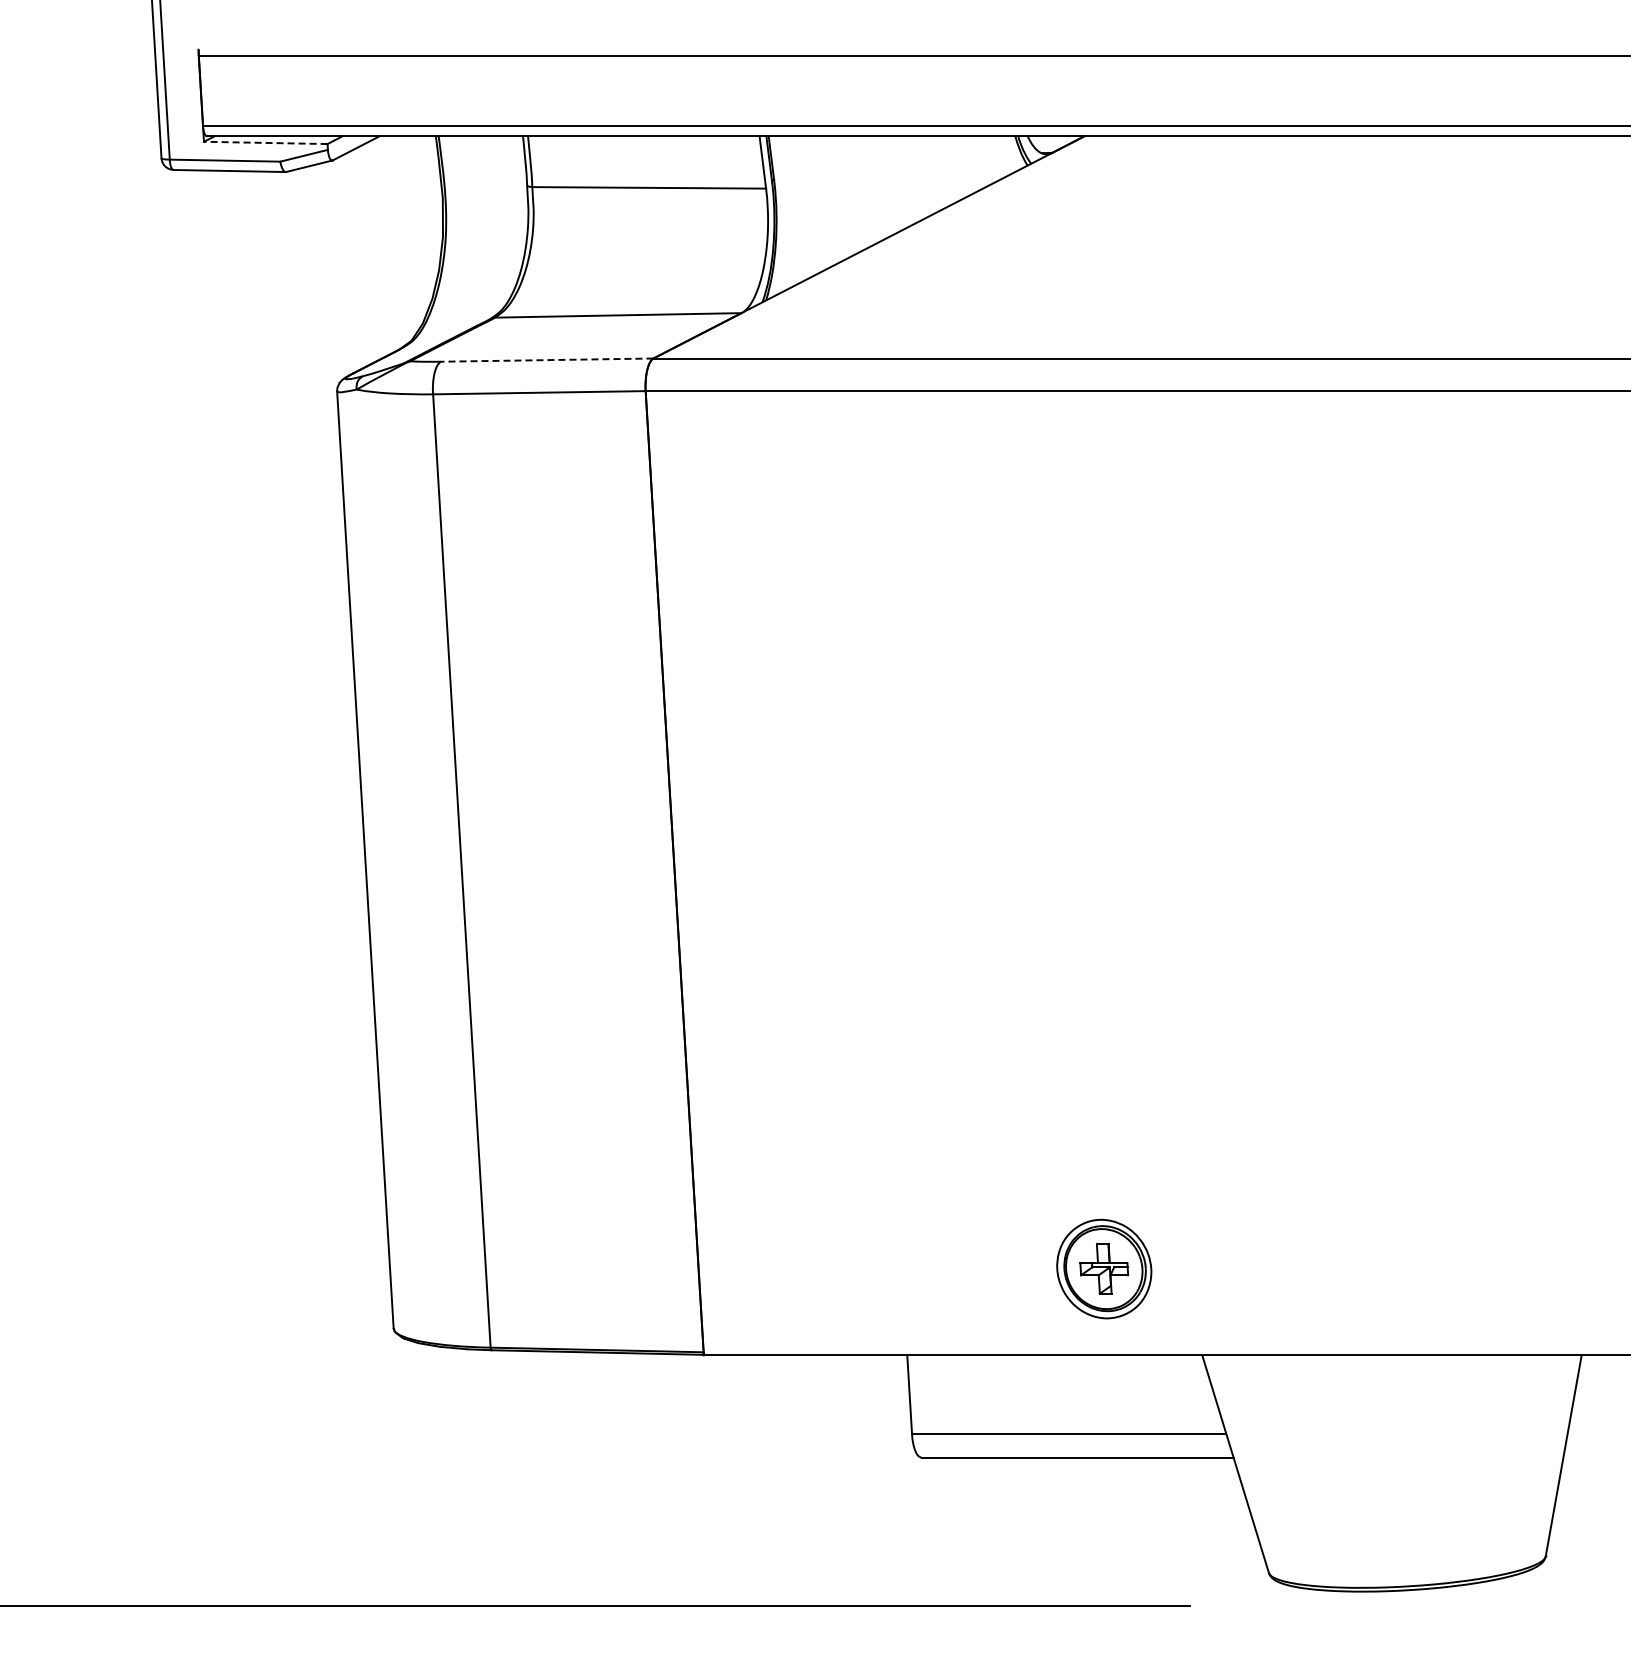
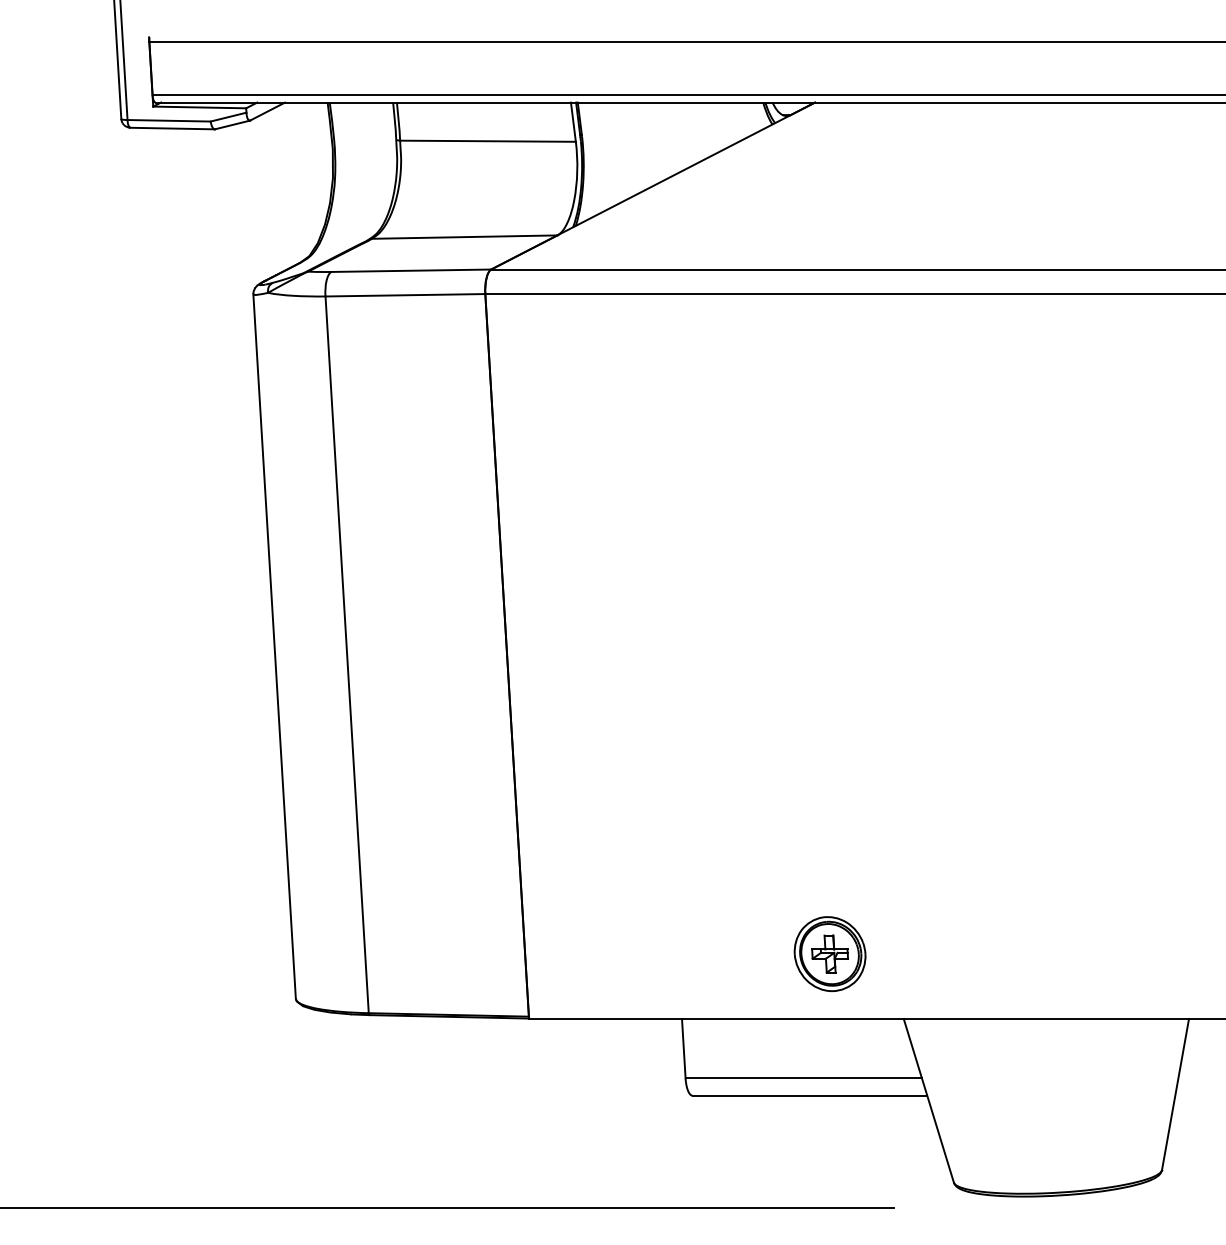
line: (265, 142) -> (199, 107), dashed -> solid
line: (546, 360) -> (410, 271), dashed -> solid

